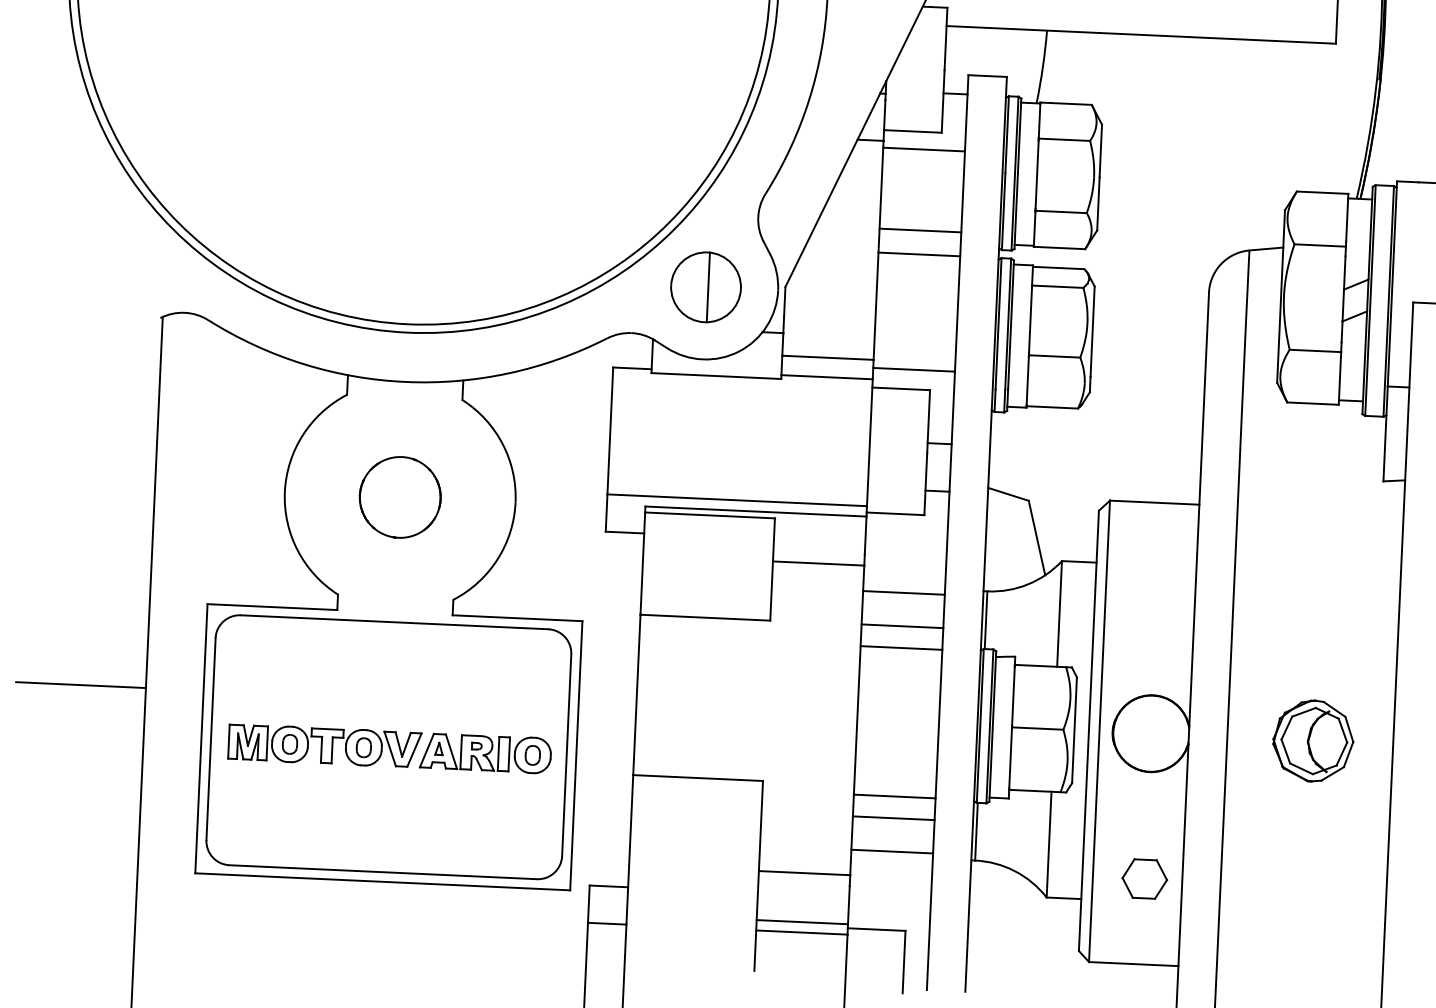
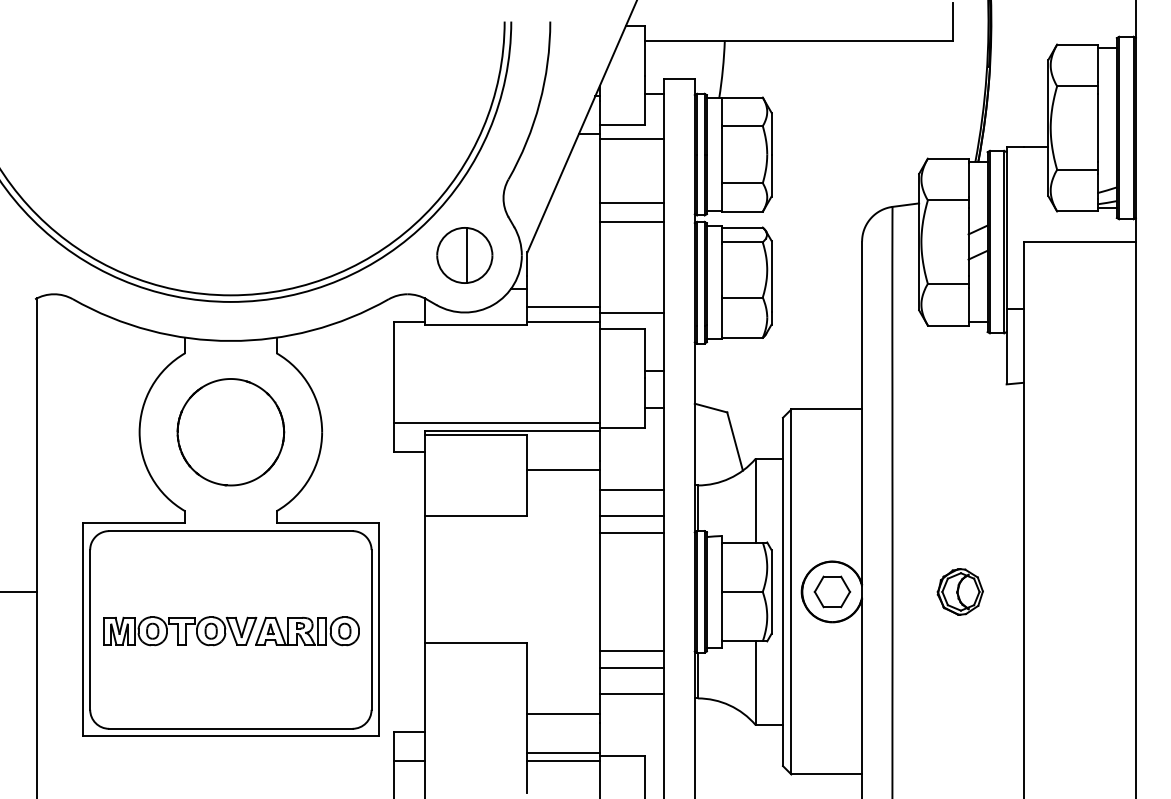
part: (399, 497) -> (230, 432), size x1.67
part: (1312, 740) -> (959, 591), size x0.71
part: (1144, 878) -> (832, 591), moved

